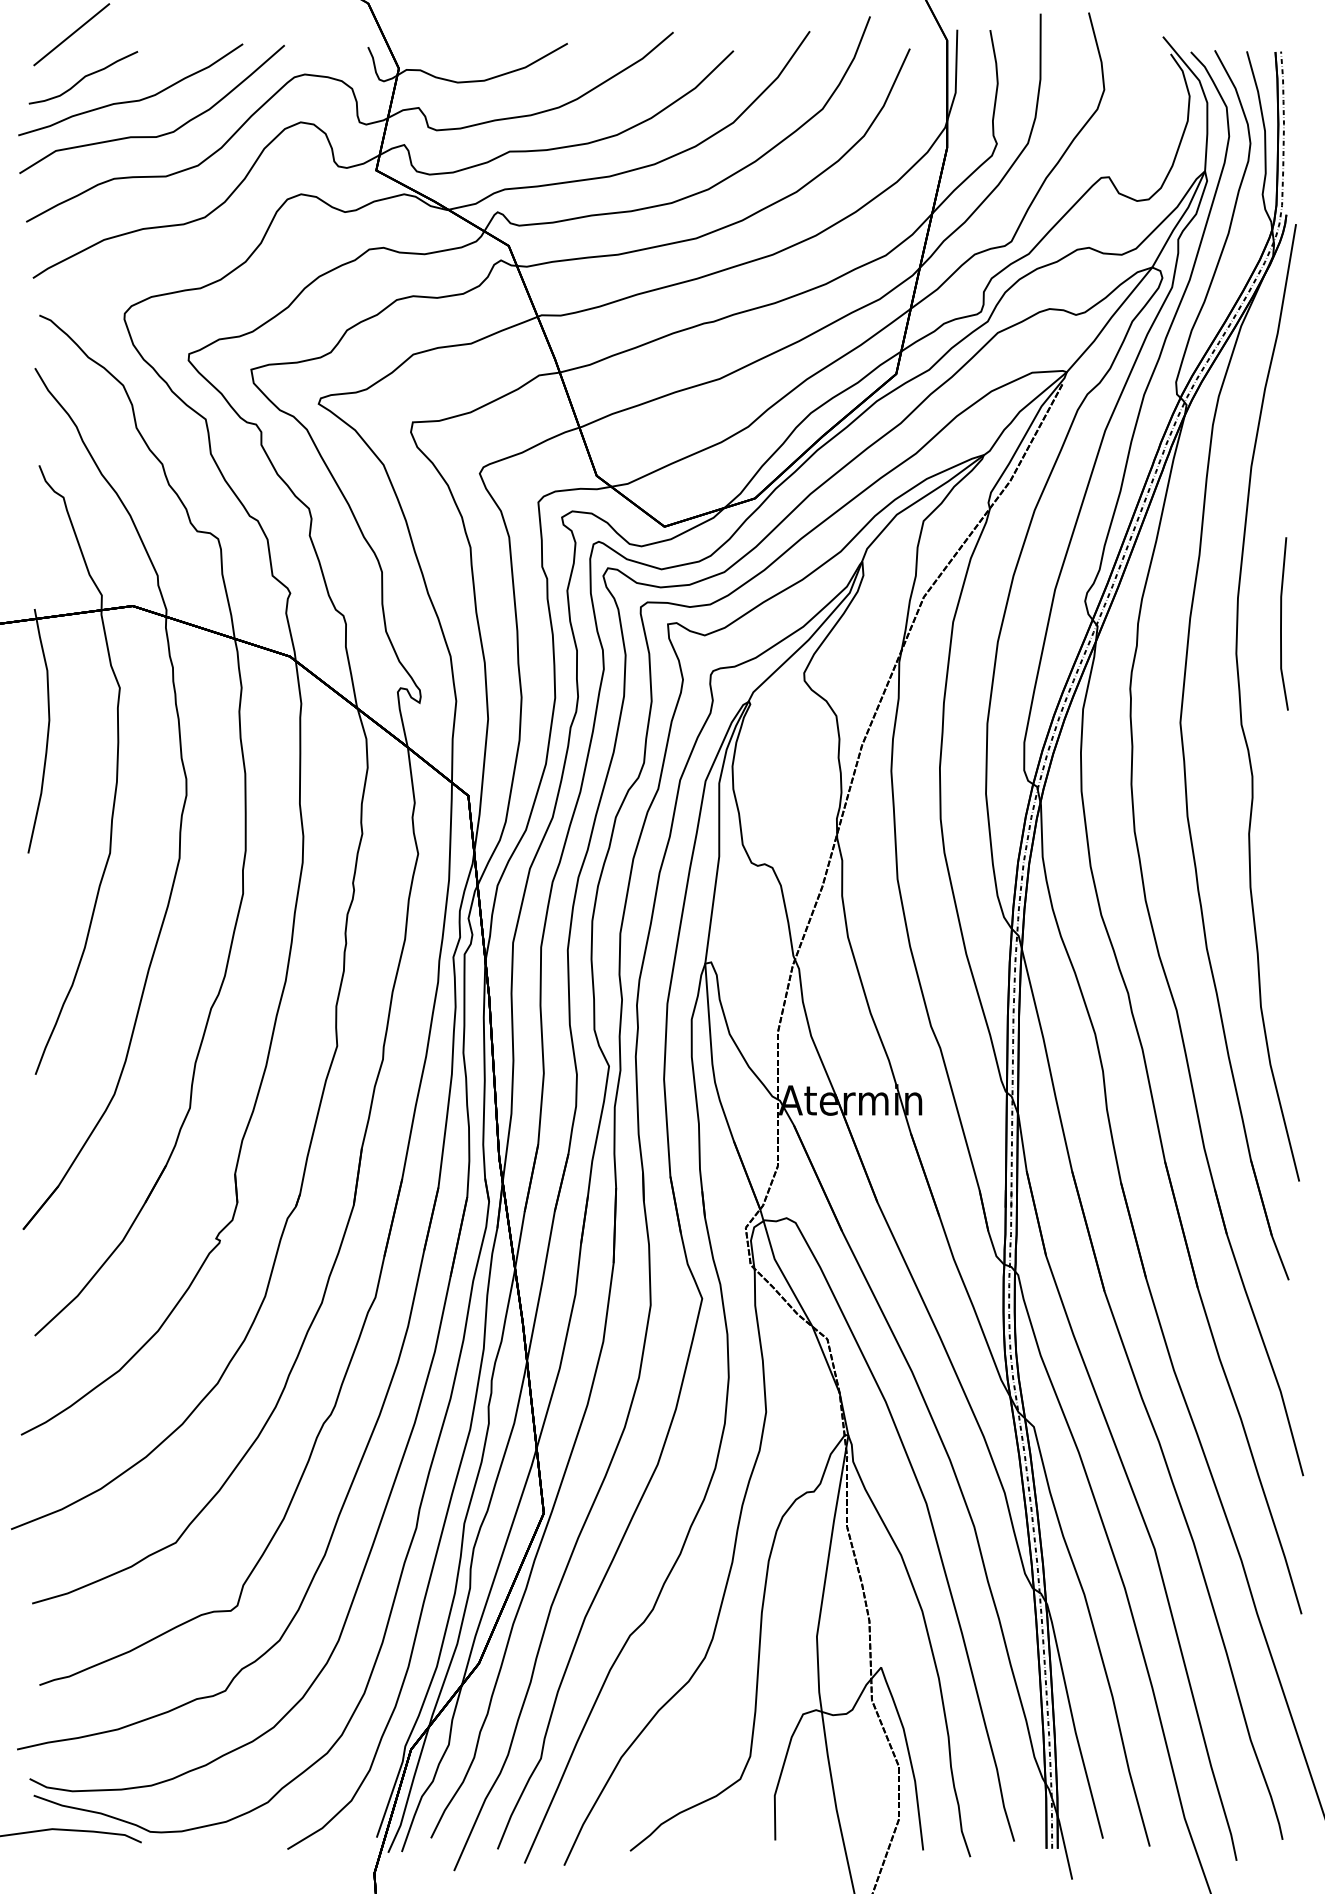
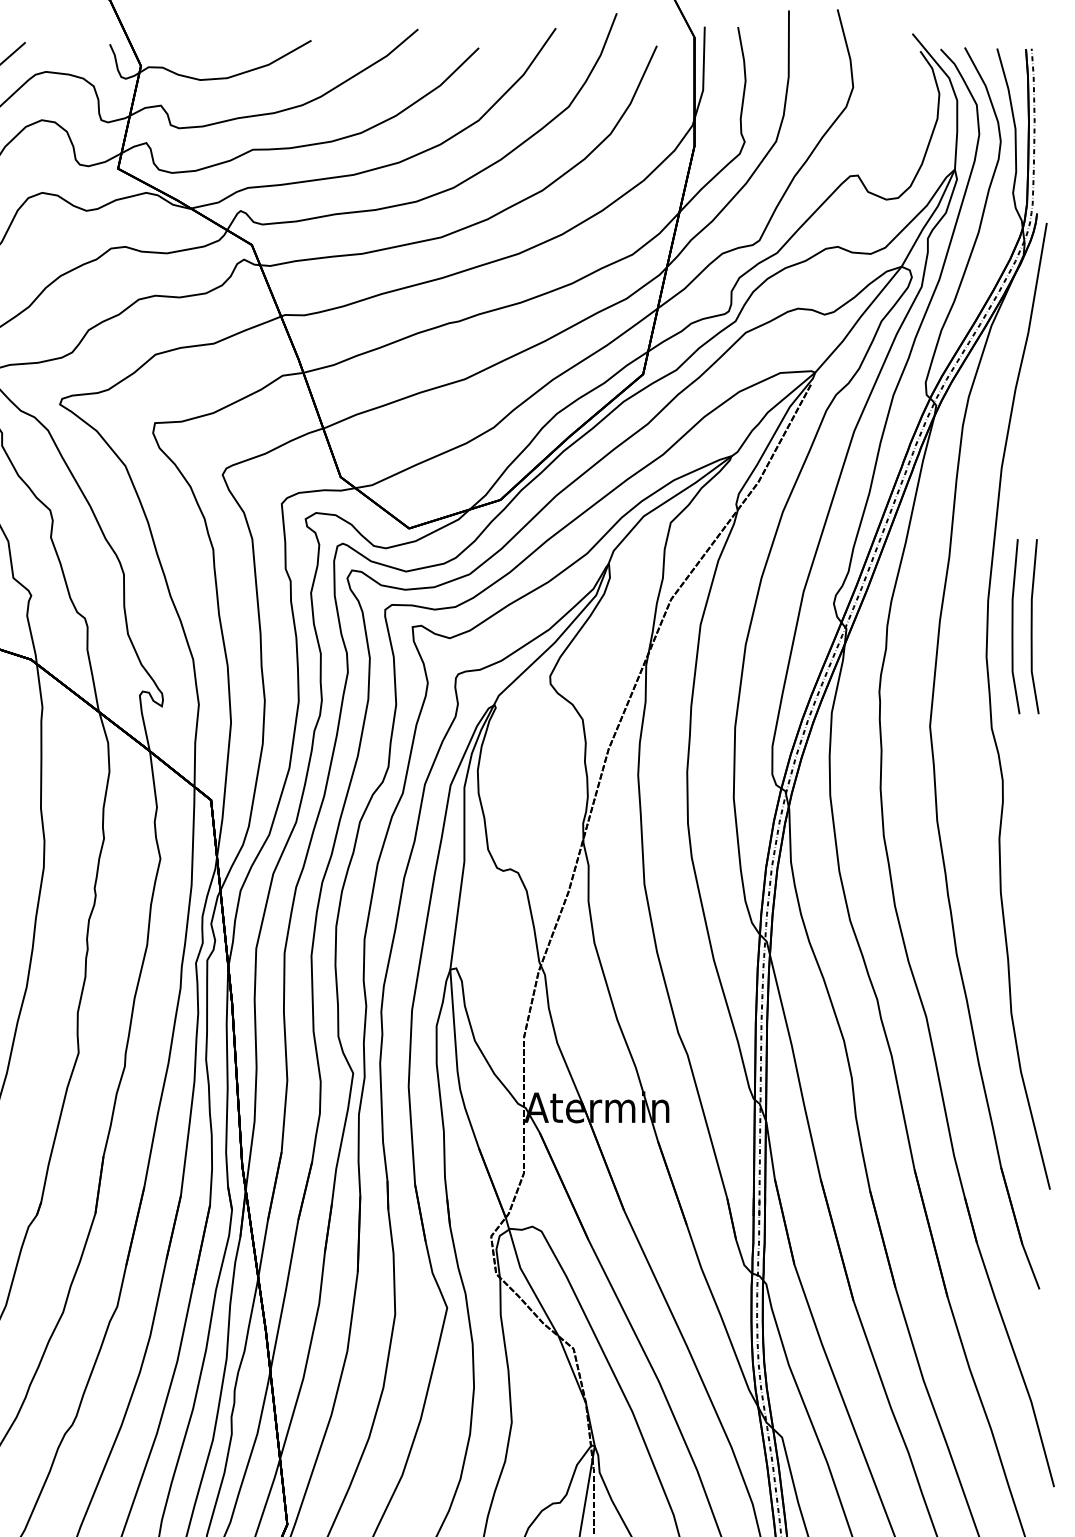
line: (1262, 623) -> (1012, 626), added

